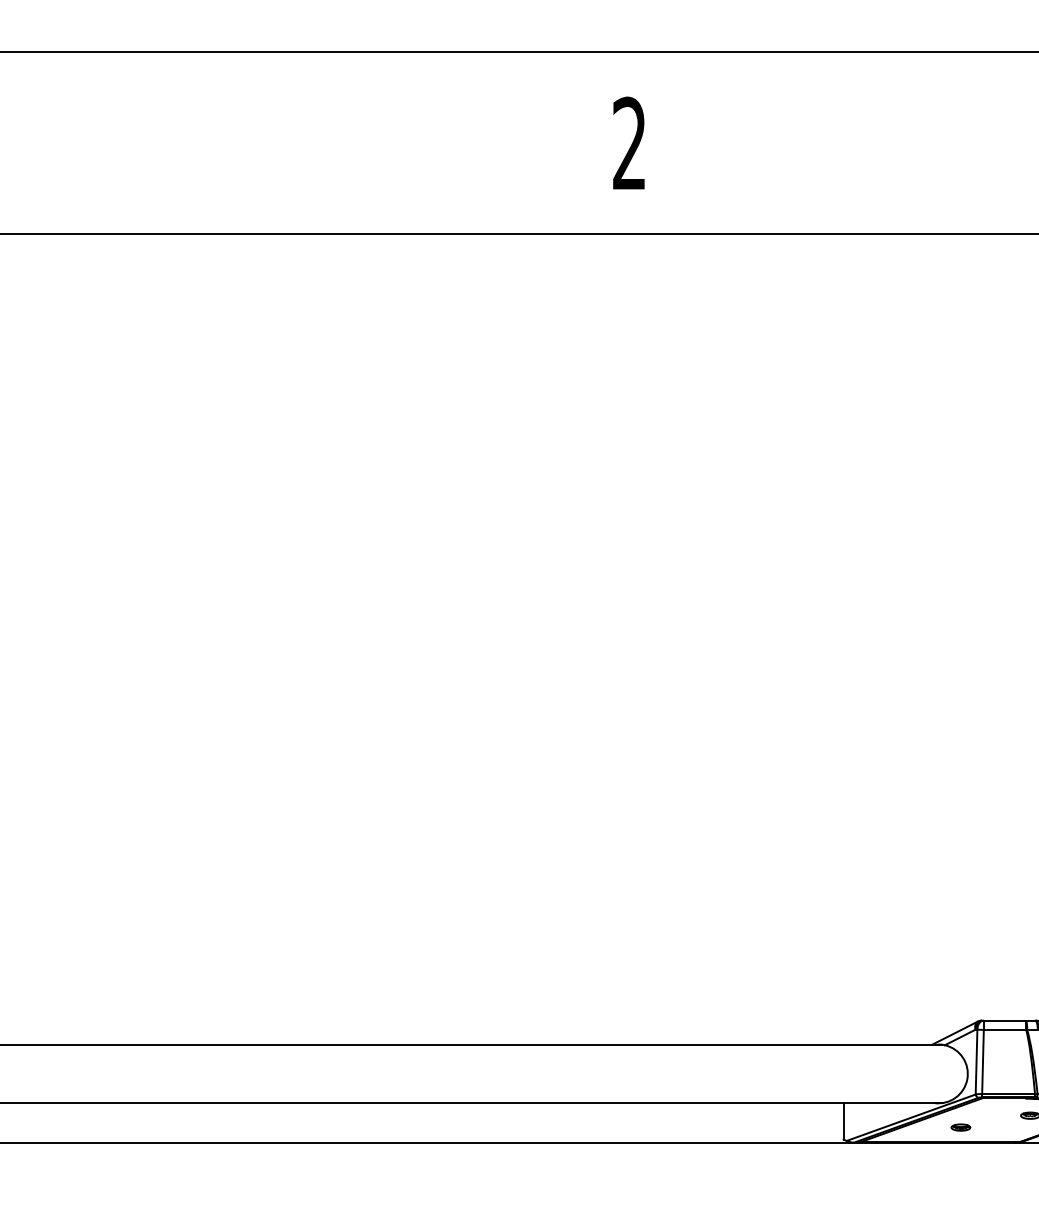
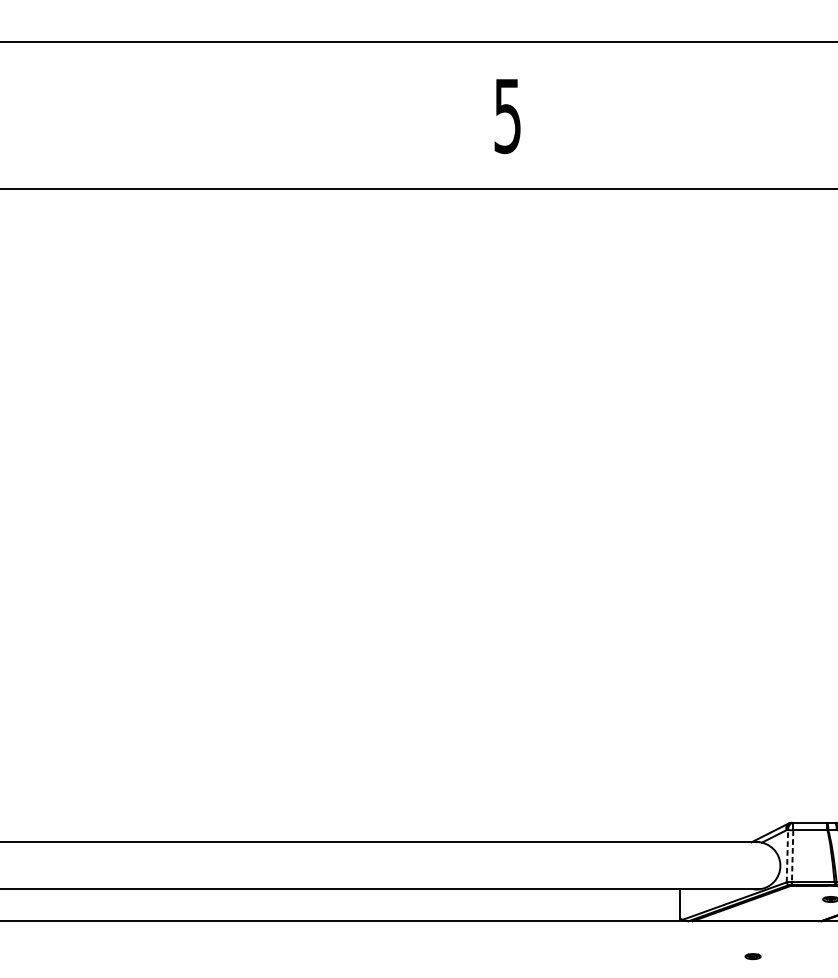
text: (629, 143) -> (507, 115), 2 -> 5
line: (976, 1061) -> (787, 855), solid -> dashed
line: (982, 1062) -> (792, 856), solid -> dashed
part: (960, 1127) -> (752, 956), moved

